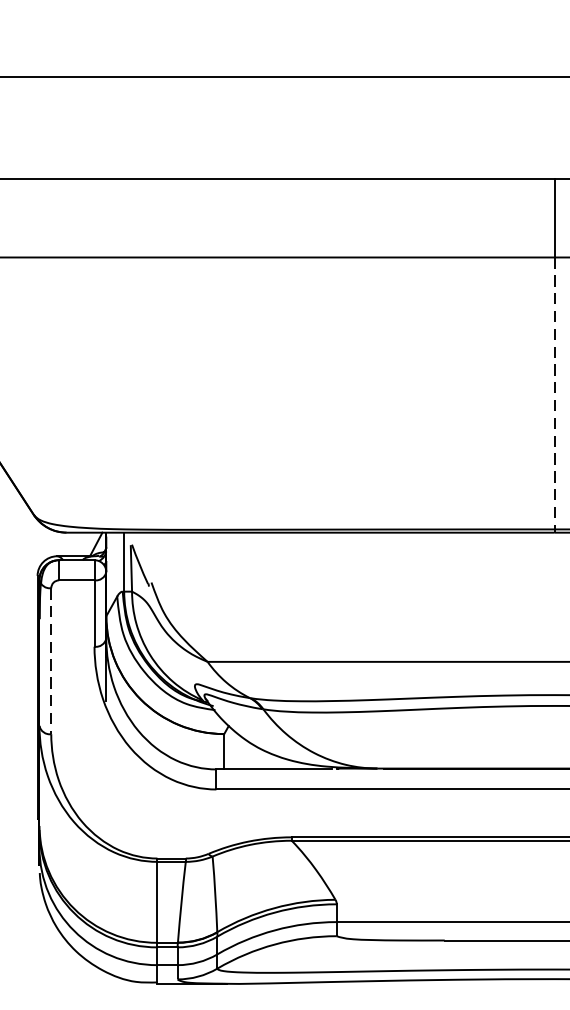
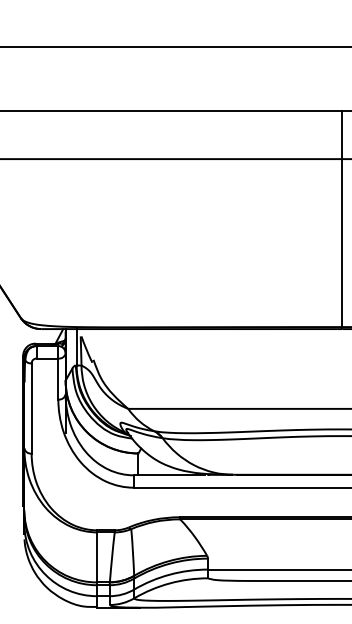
line: (554, 394) -> (342, 243), dashed -> solid
line: (51, 661) -> (31, 408), dashed -> solid

